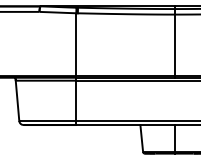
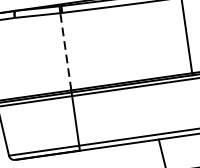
line: (76, 43) -> (65, 50), solid -> dashed

